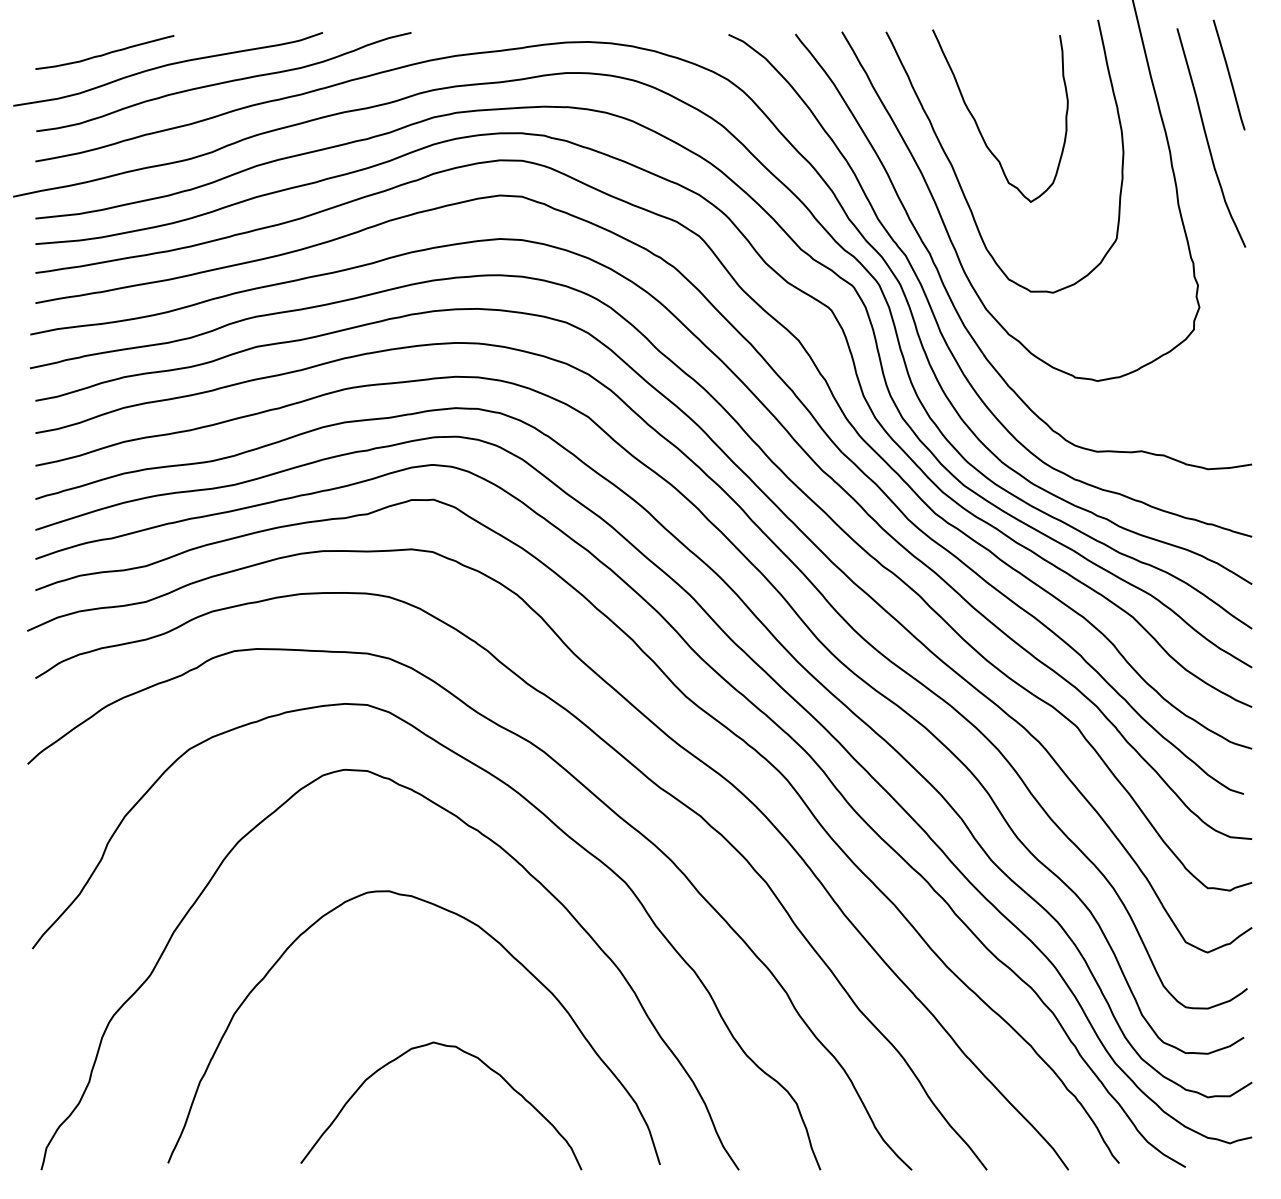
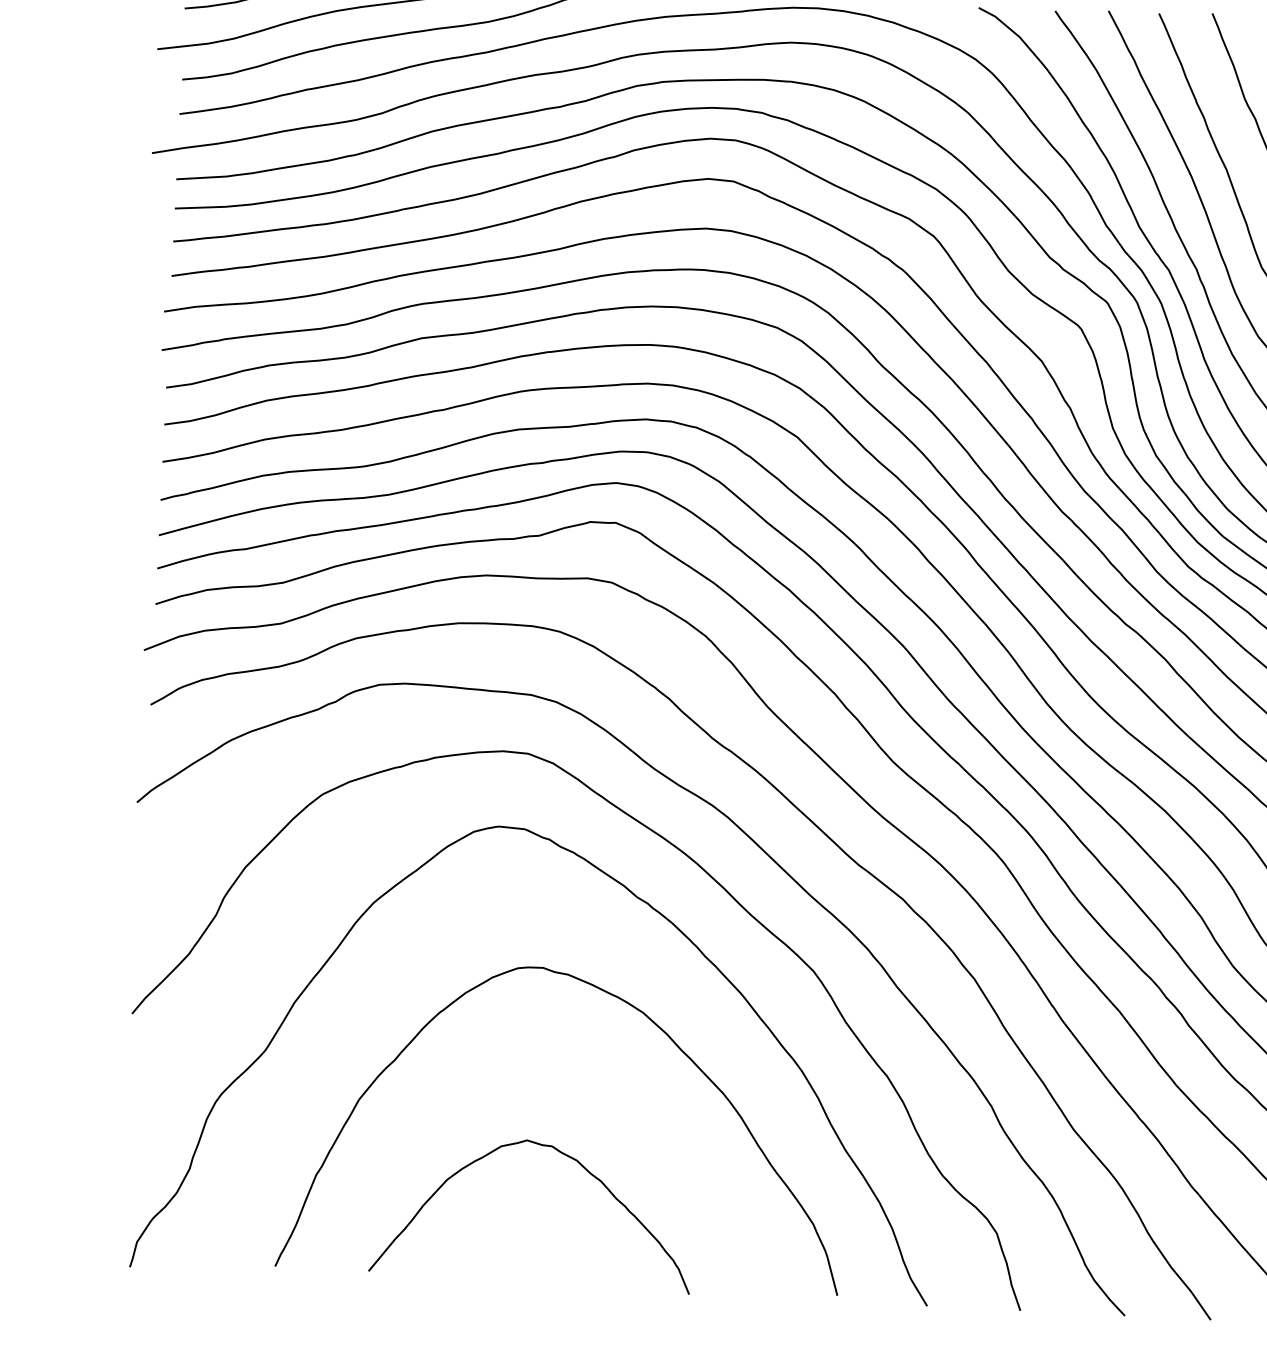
curve: (467, 1054) -> (565, 1155), moved

